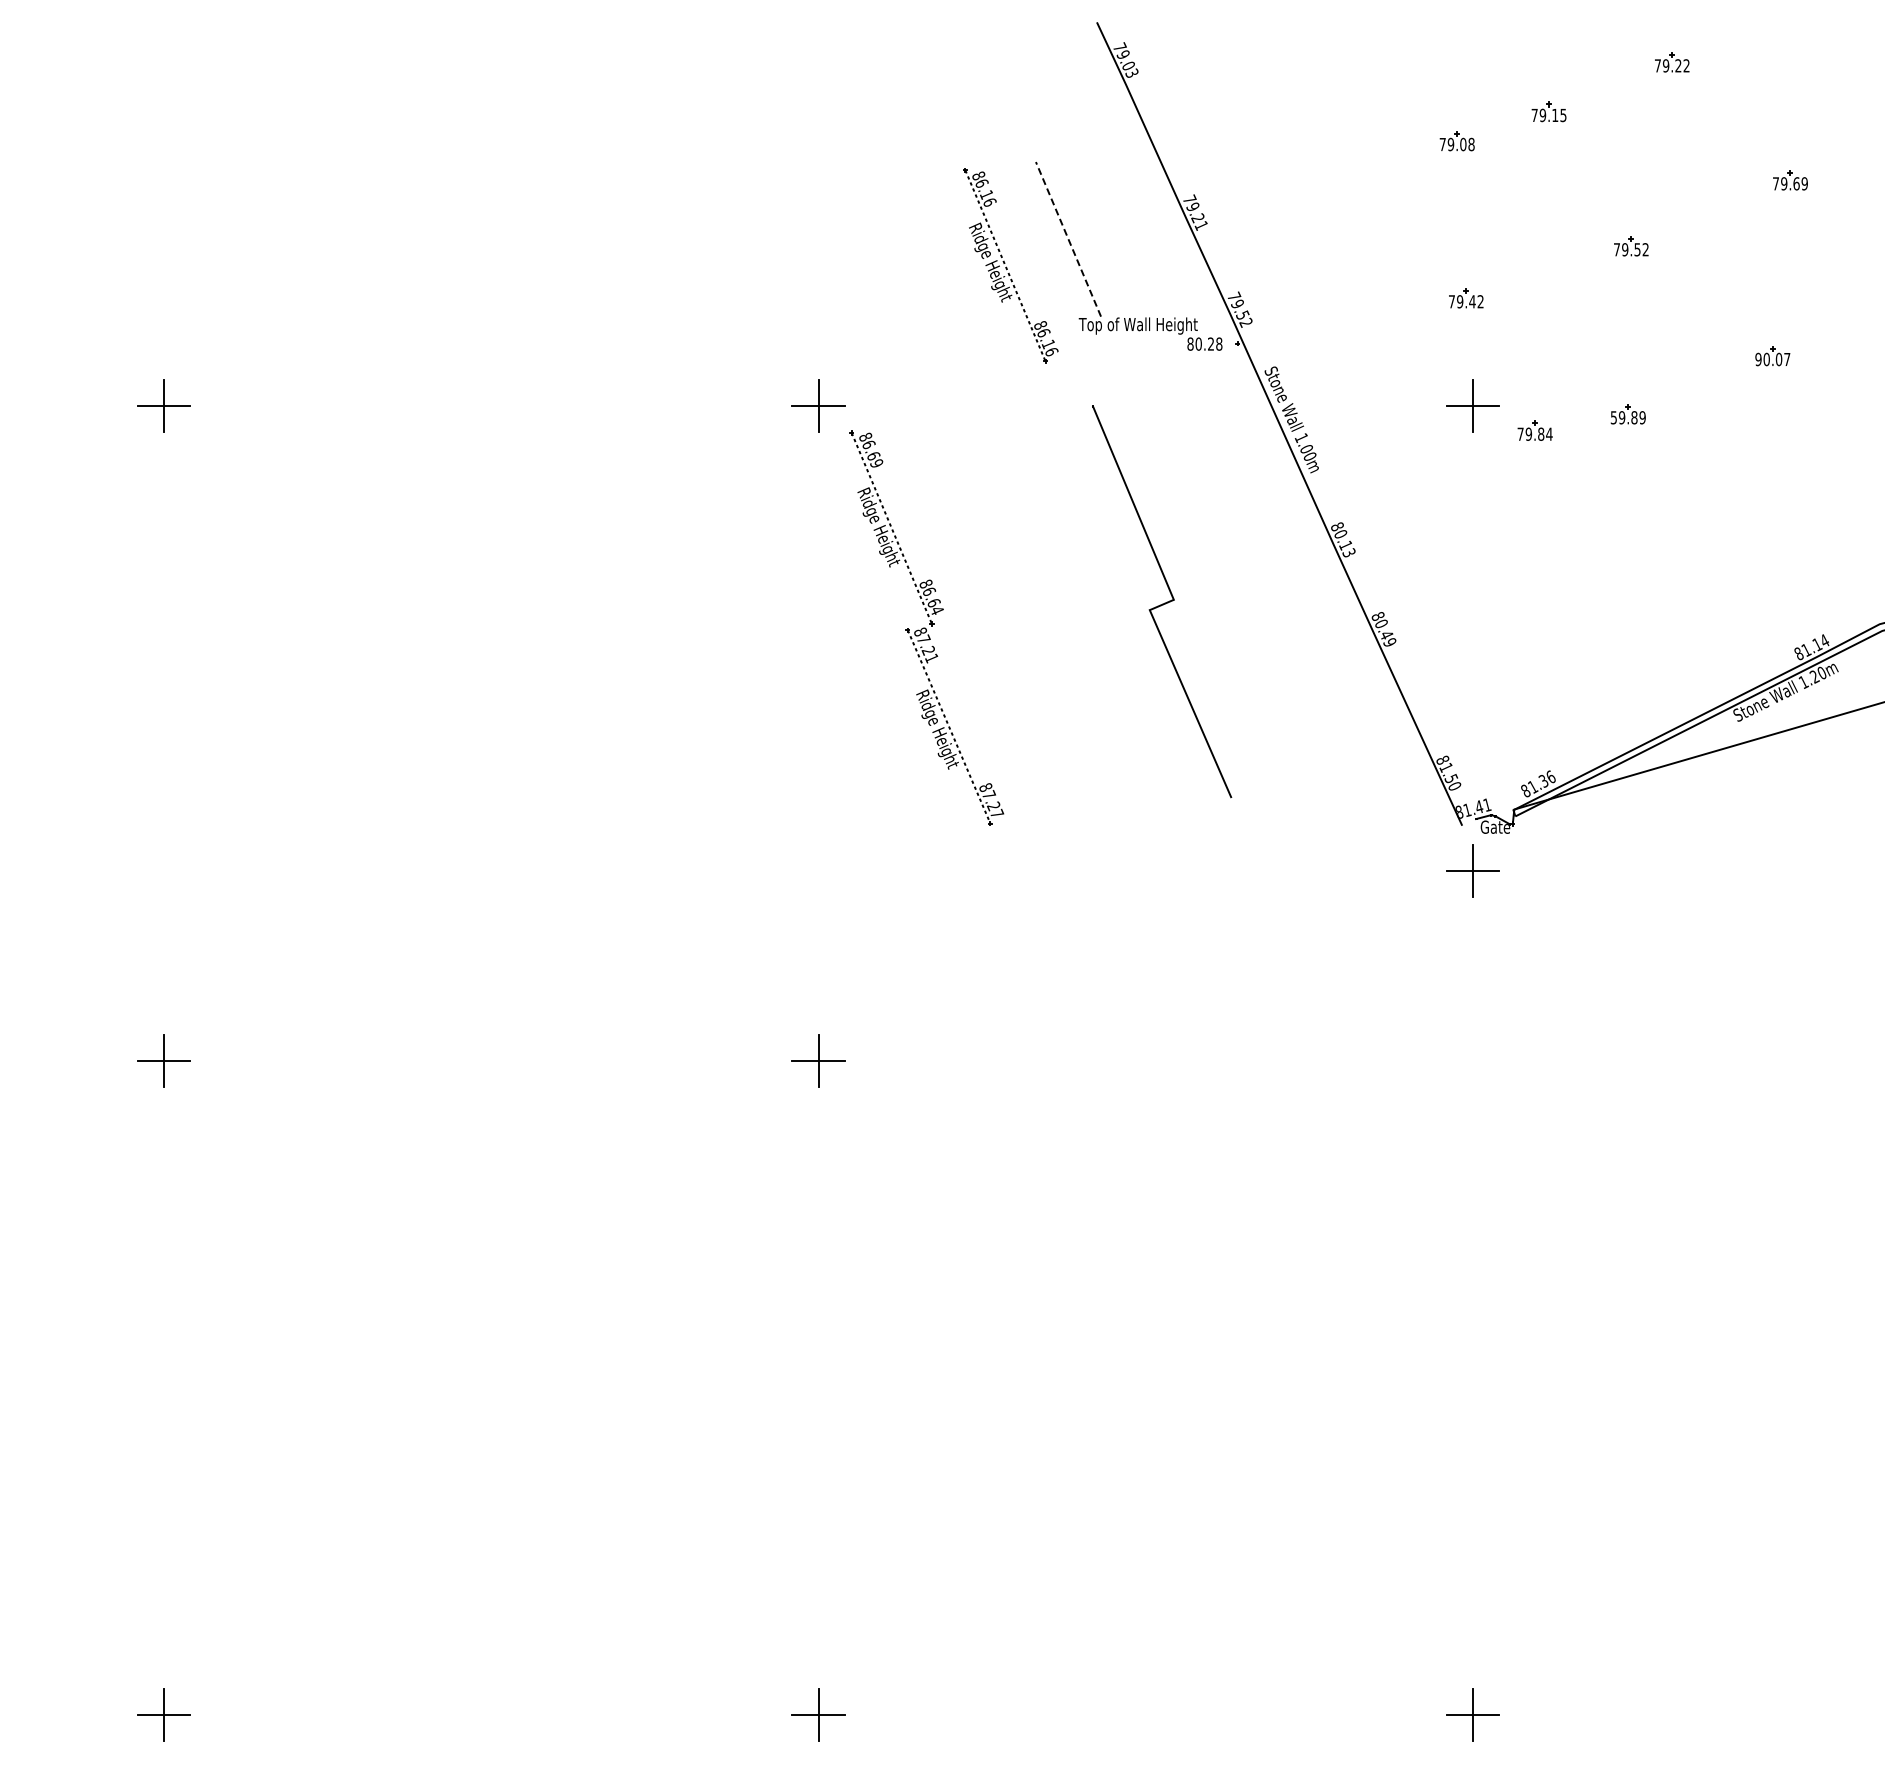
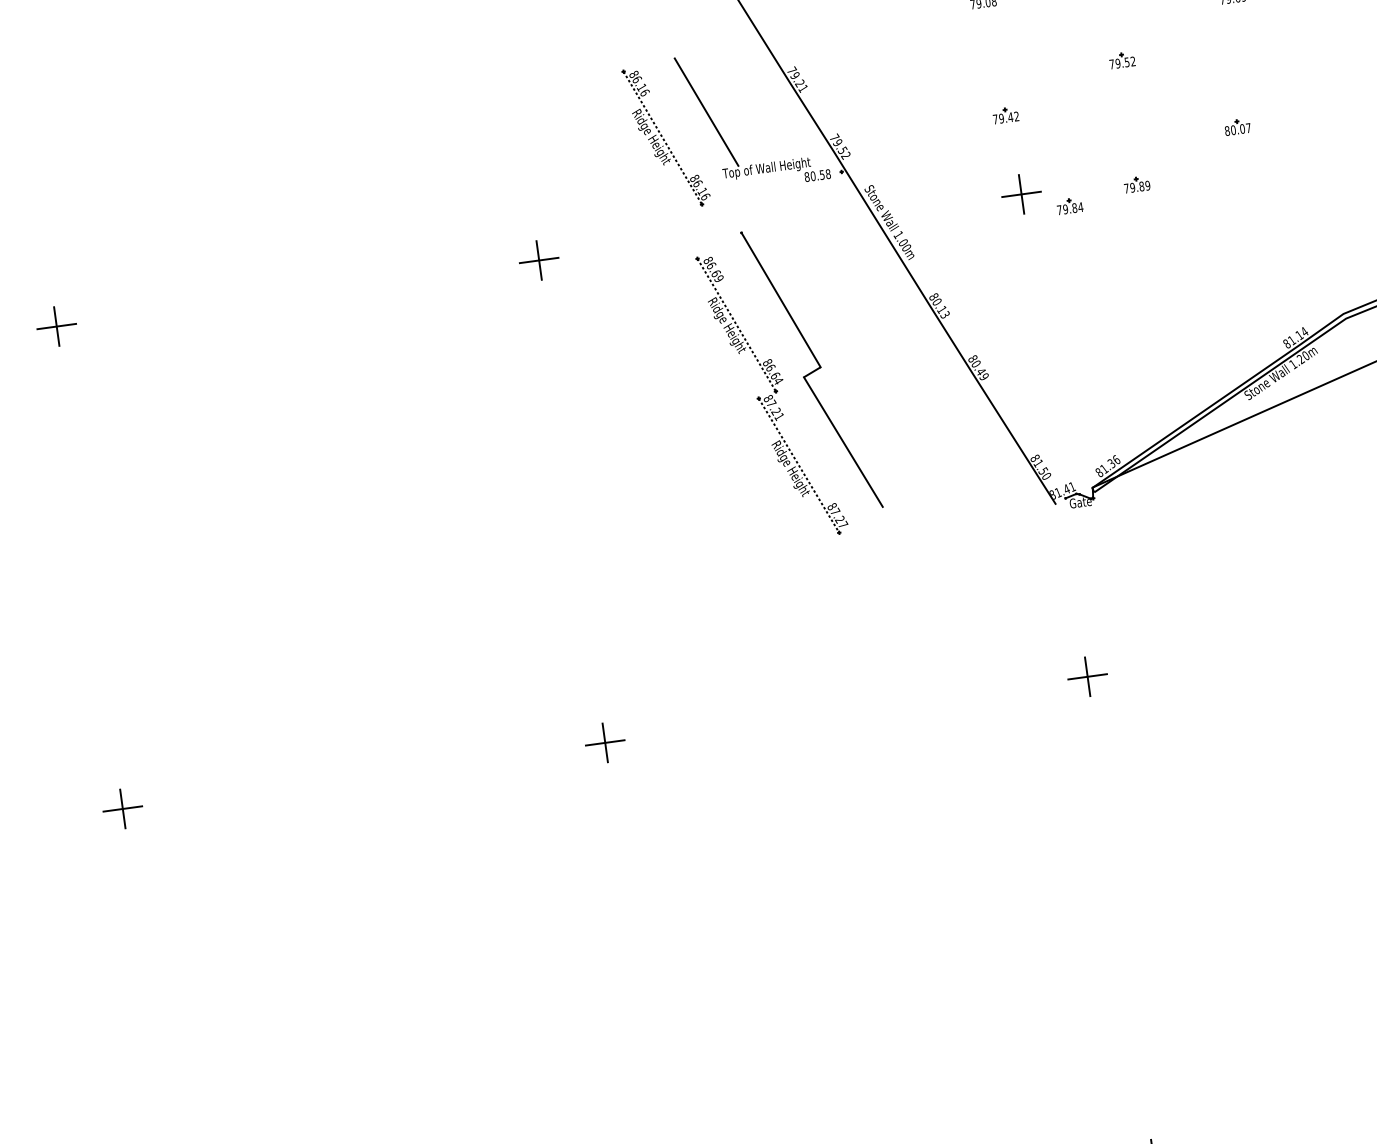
line: (1068, 239) -> (706, 112), dashed -> solid
text: (1210, 343) -> (821, 174), 80.28 -> 80.58
text: (1758, 359) -> (1227, 131), 90.07 -> 80.07
text: (1613, 417) -> (1126, 188), 59.89 -> 79.89
part: (926, 627) -> (772, 394), moved
part: (1472, 870) -> (1087, 676), moved

